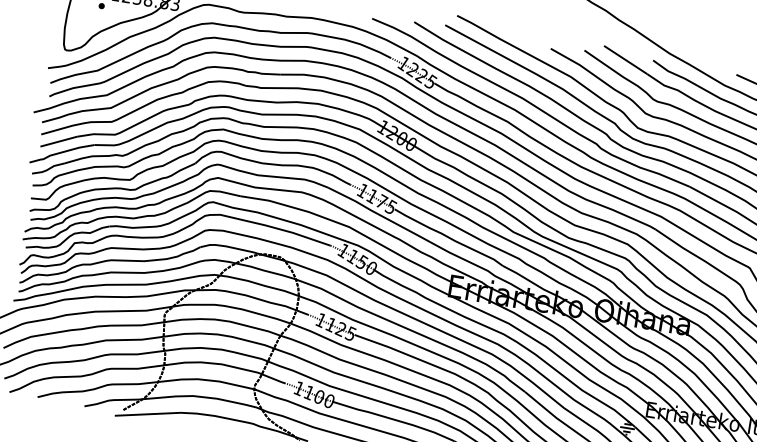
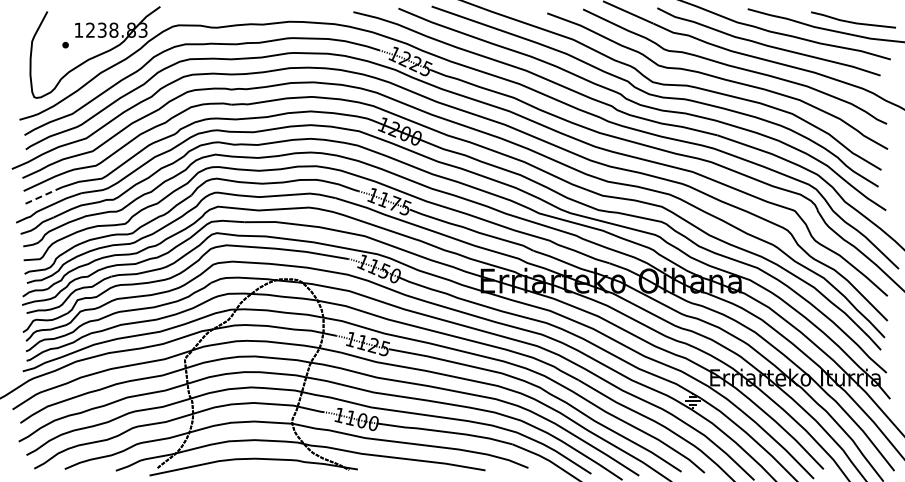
line: (58, 141) -> (43, 195), solid -> dashed

